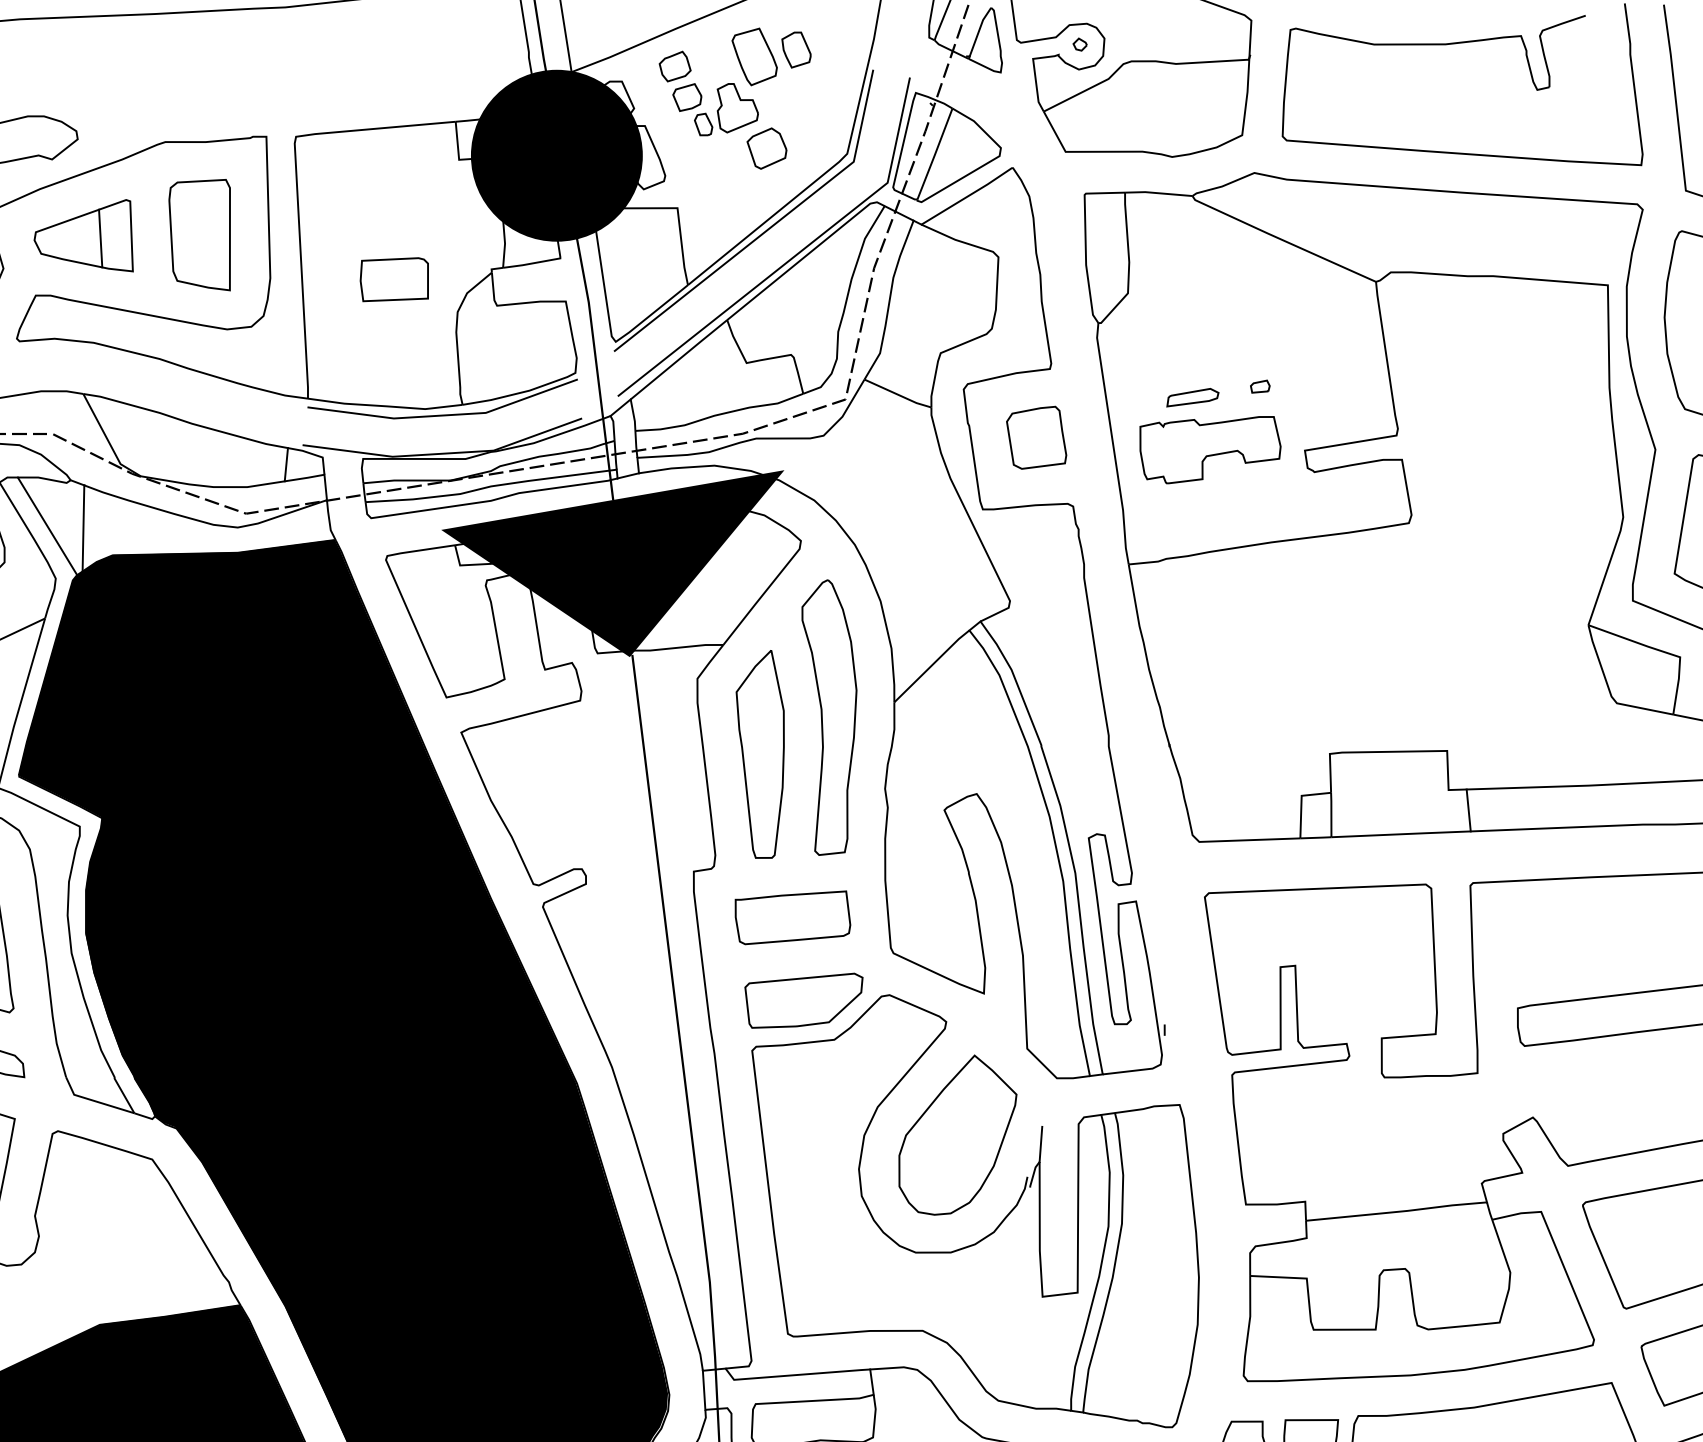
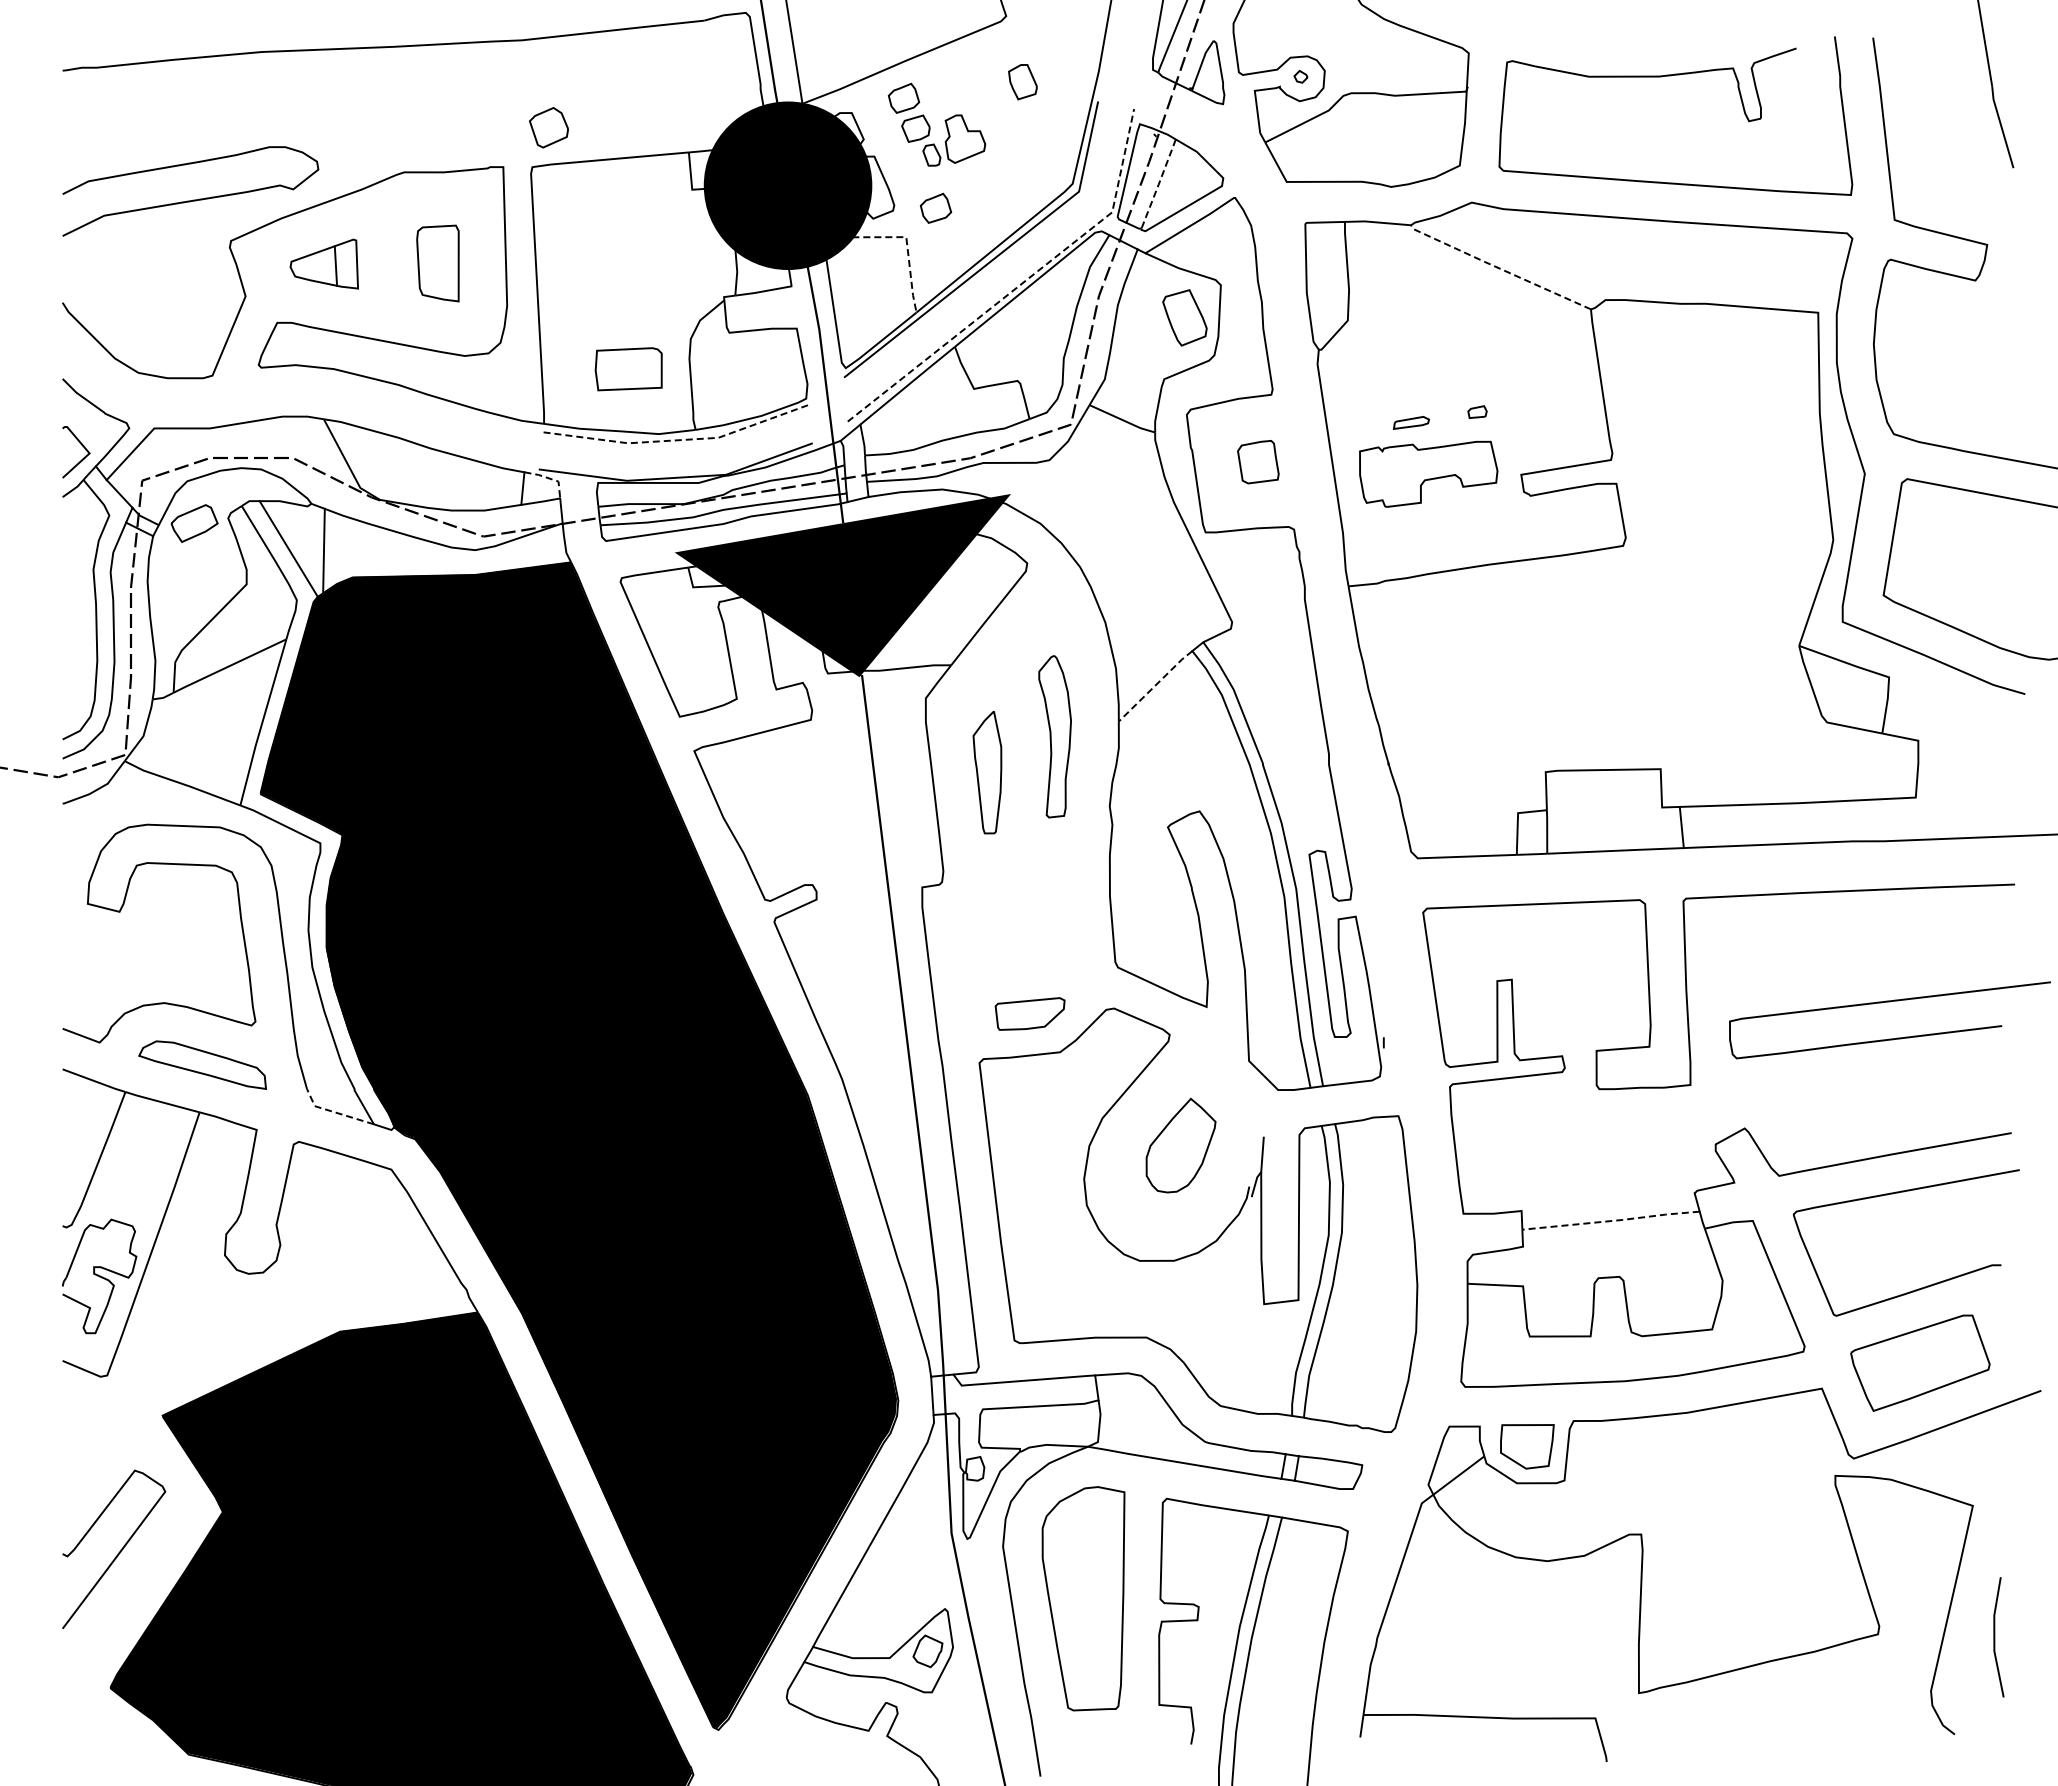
part: (754, 56) -> (1184, 317), moved
part: (766, 148) -> (548, 127), moved
line: (934, 154) -> (1158, 184), solid -> dashed
part: (707, 177) -> (935, 207), added
line: (678, 219) -> (907, 248), solid -> dashed
part: (83, 235) -> (324, 263), size x0.7
part: (199, 235) -> (437, 263), size x0.7
line: (1281, 240) -> (1498, 268), solid -> dashed
line: (796, 255) -> (1022, 283), solid -> dashed
part: (394, 279) -> (628, 369), moved
part: (1192, 397) -> (1411, 422), size x0.7
line: (445, 415) -> (678, 440), solid -> dashed
part: (1036, 437) -> (1258, 461), size x0.7
line: (314, 454) -> (550, 478), solid -> dashed
line: (931, 665) -> (1155, 685), solid -> dashed
part: (828, 717) -> (1054, 736), size x0.6
part: (760, 754) -> (987, 772), size x0.6
part: (793, 917) -> (1019, 932), removed
part: (803, 1000) -> (1029, 1013), size x0.6
line: (94, 1101) -> (334, 1112), solid -> dashed
part: (957, 1134) -> (1180, 1145), size x0.6
line: (1398, 1211) -> (1612, 1220), solid -> dashed

